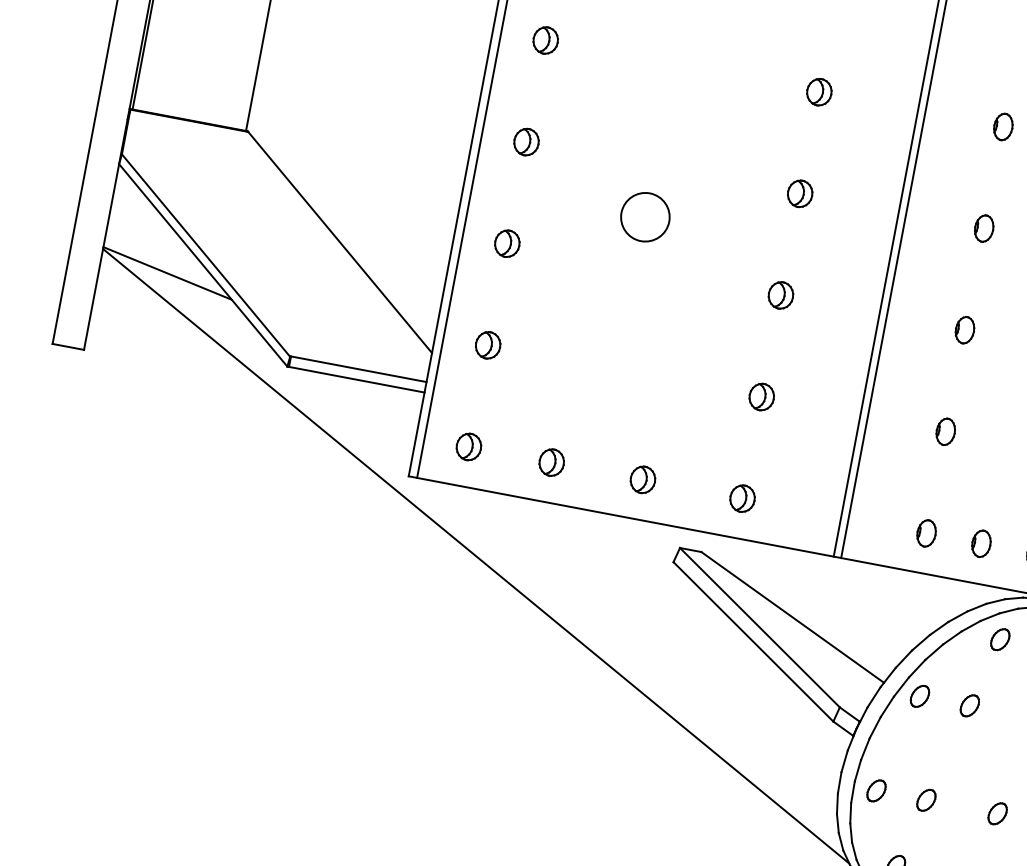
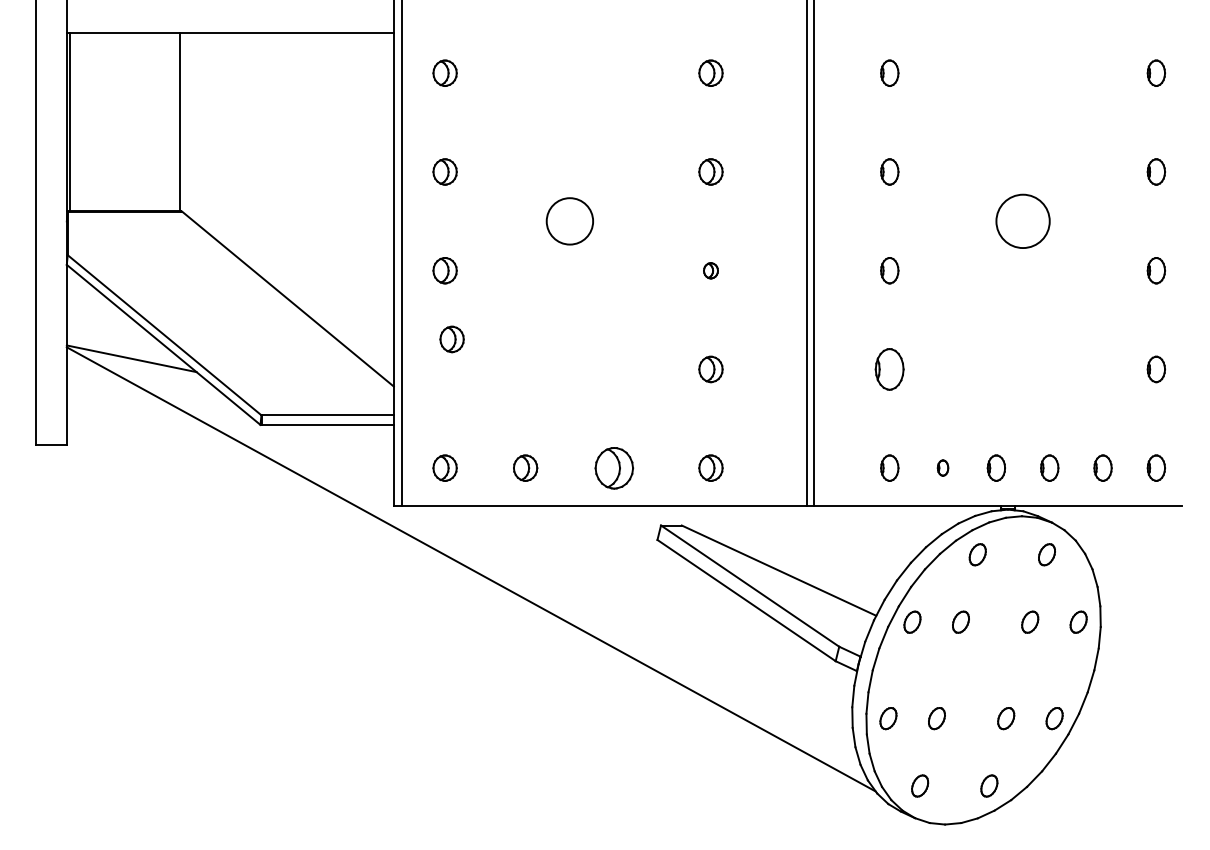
part: (780, 295) -> (710, 270), size x0.6
part: (487, 345) -> (451, 339), moved
part: (945, 431) -> (889, 369), size x1.6
part: (642, 479) -> (613, 467), size x1.6
part: (980, 543) -> (942, 467), size x0.6

